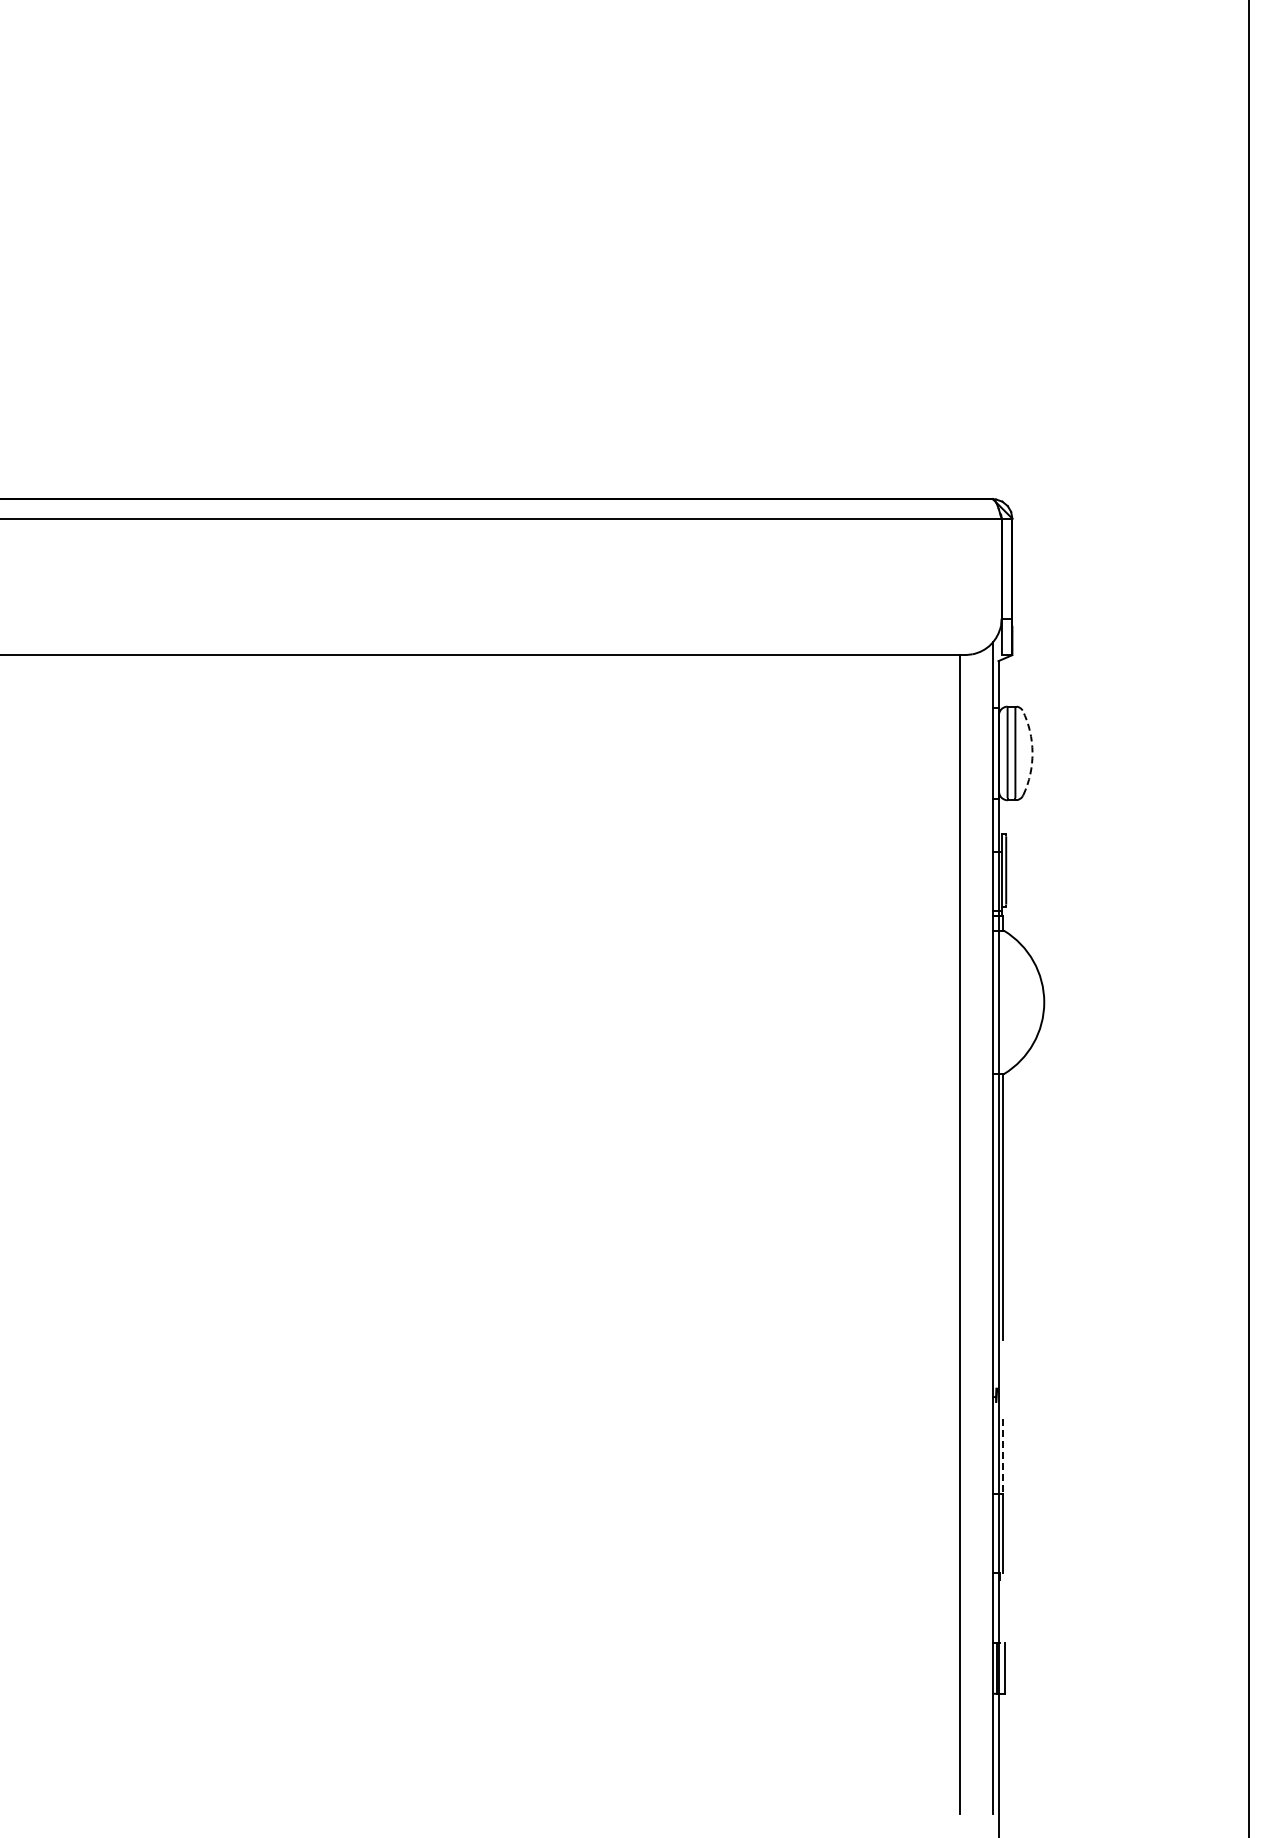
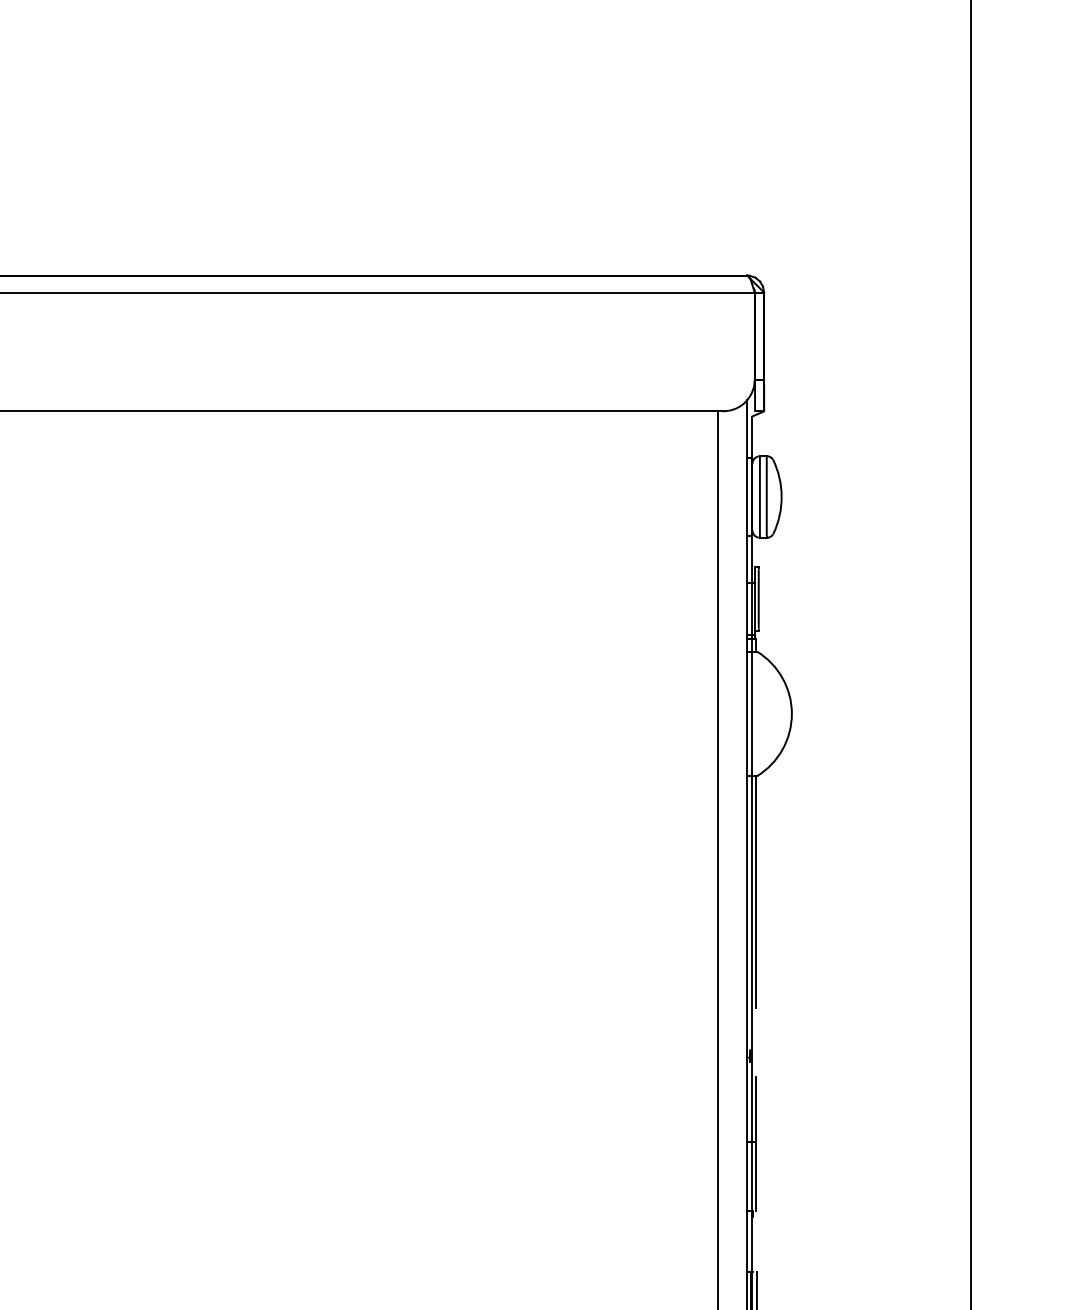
arc: (1032, 752) -> (781, 496), dashed -> solid
line: (1003, 1456) -> (756, 1109), dashed -> solid

